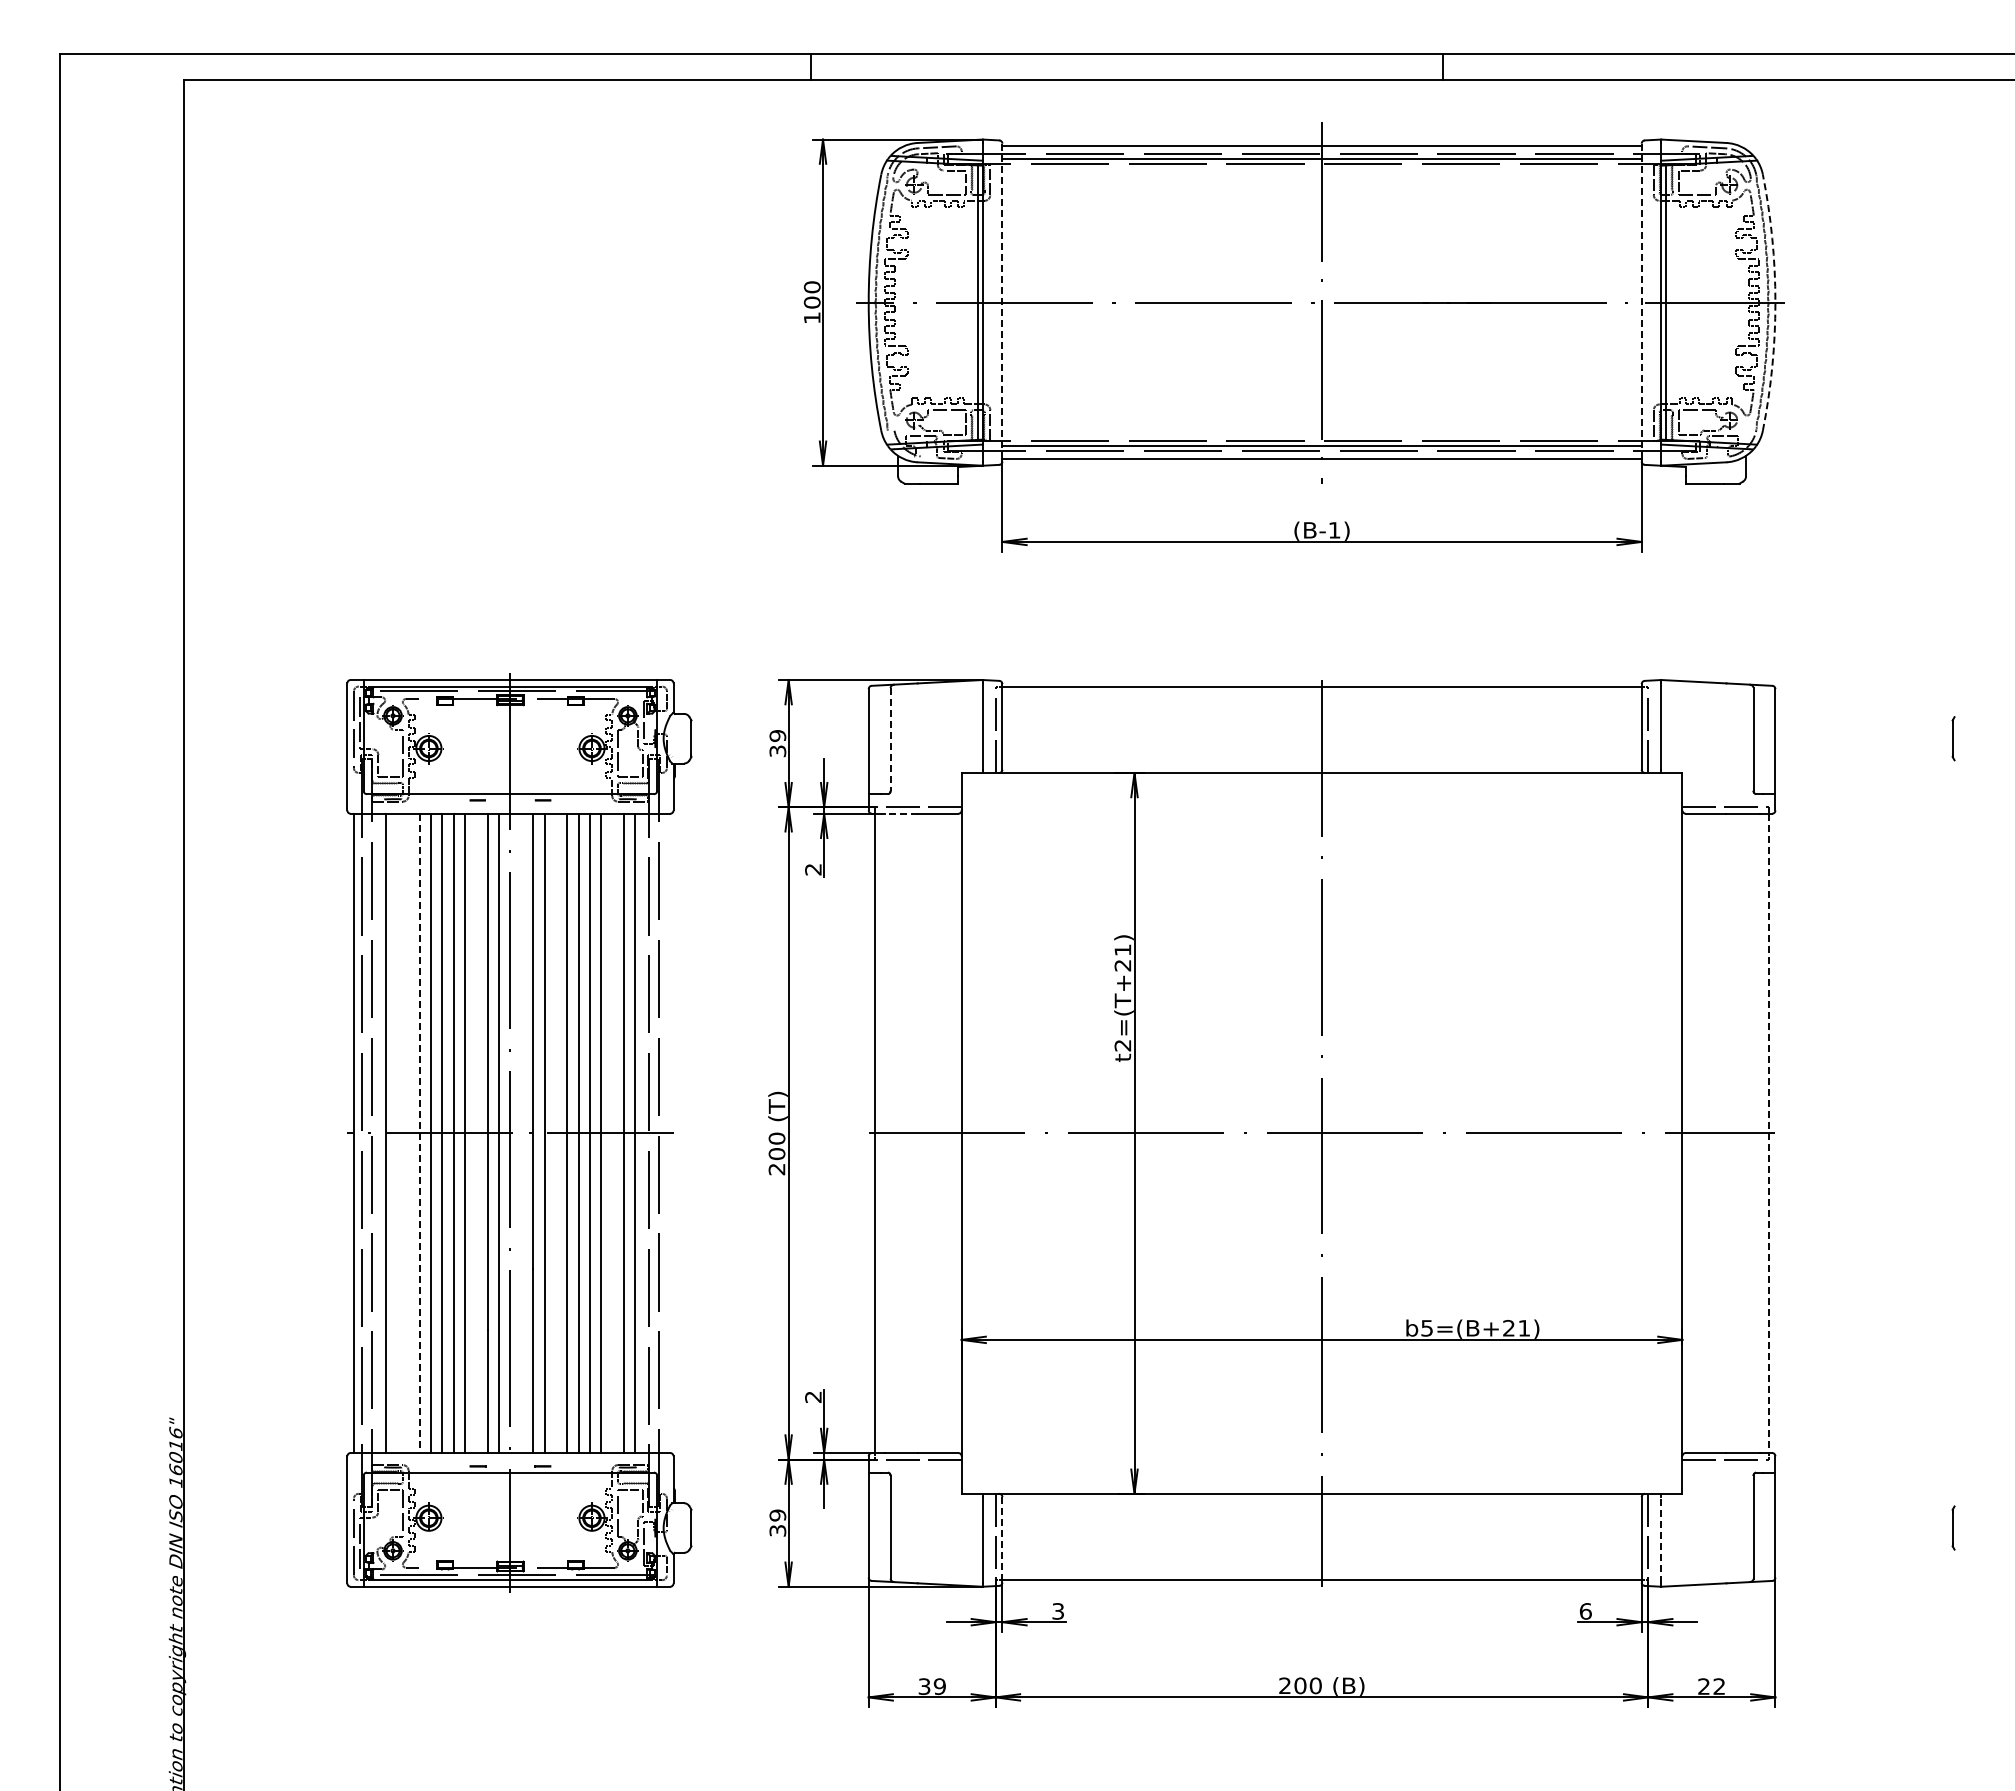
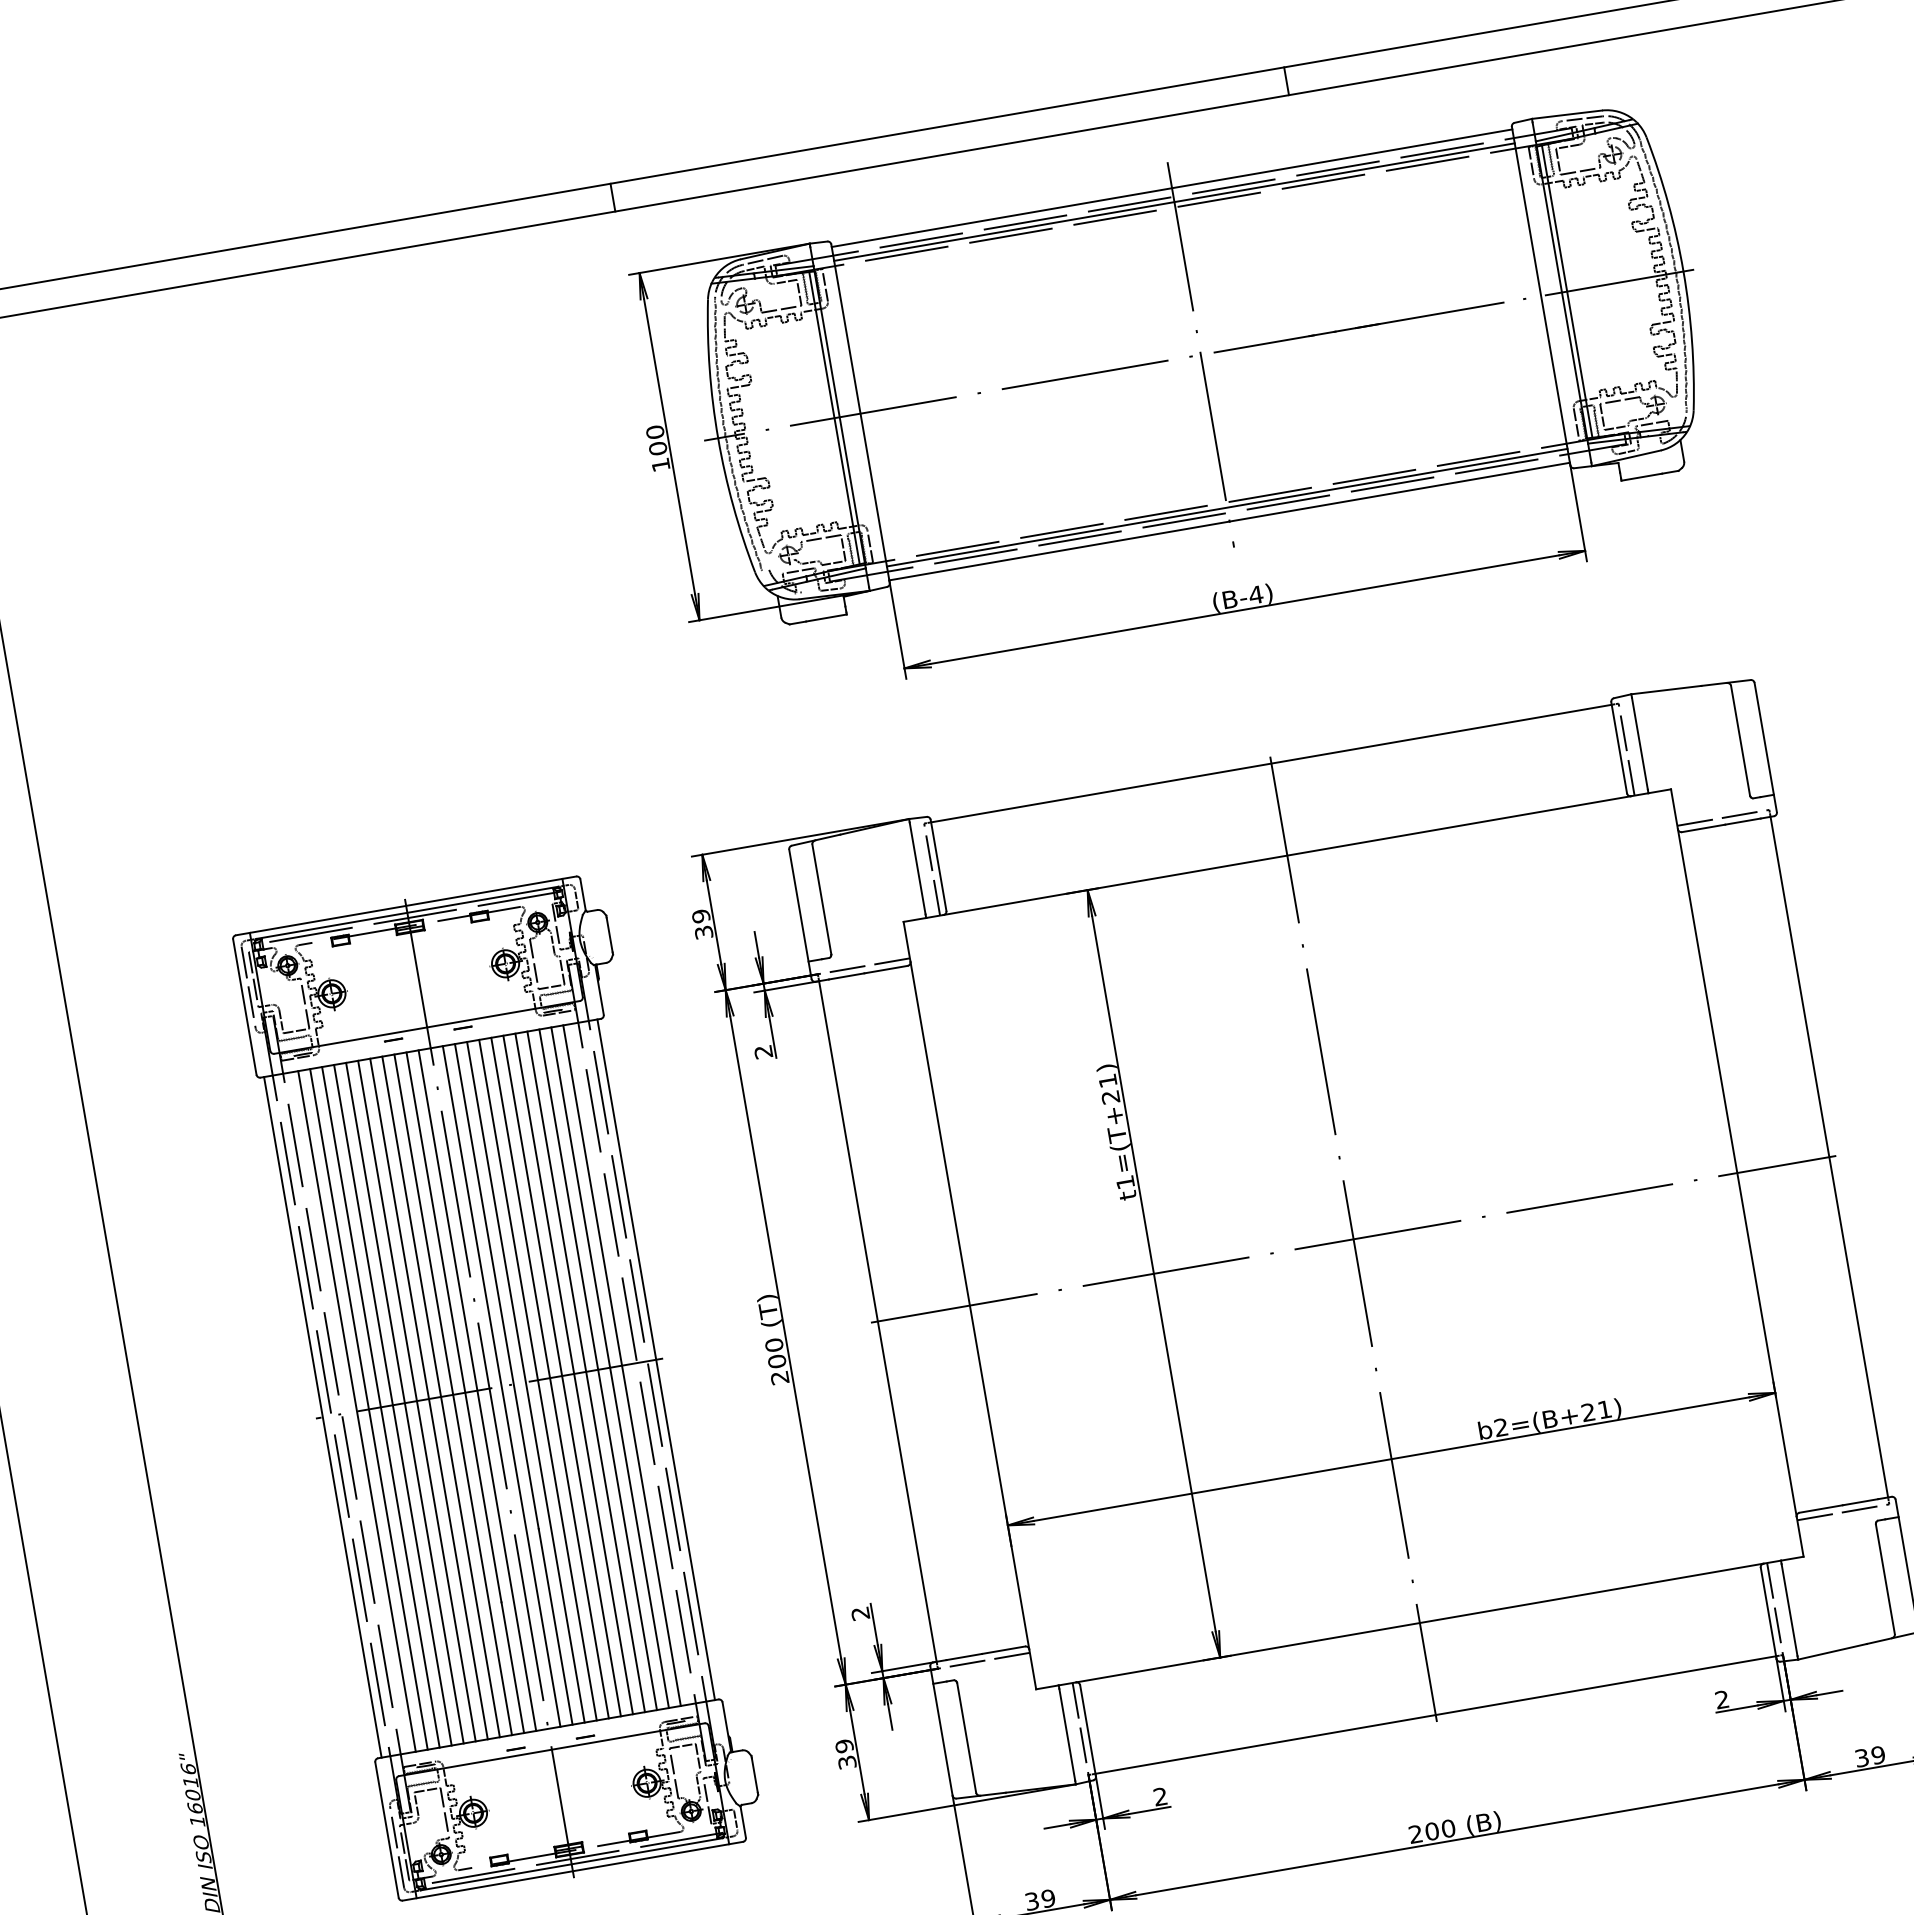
line: (1002, 302) -> (860, 413), dashed -> solid
line: (1641, 302) -> (1540, 295), dashed -> solid
arc: (1775, 302) -> (1683, 271), dashed -> solid
text: (1334, 530) -> (1255, 595), (B-1) -> (B-4)
line: (890, 739) -> (821, 899), dashed -> solid
line: (901, 813) -> (847, 976), dashed -> solid
text: (1122, 1045) -> (1124, 1182), t2=(T+21) -> t1=(T+21)
line: (397, 1133) -> (369, 1409), added
line: (408, 1133) -> (381, 1407), added
line: (419, 1133) -> (392, 1405), dashed -> solid
line: (476, 1133) -> (453, 1394), added
line: (521, 1133) -> (501, 1386), added
line: (555, 1133) -> (537, 1380), added
line: (612, 1133) -> (598, 1369), added
line: (667, 1133) -> (656, 1359), added
line: (1768, 1133) -> (1828, 1157), dashed -> solid
text: (1426, 1327) -> (1500, 1426), b5=(B+21) -> b2=(B+21)
line: (1002, 1539) -> (1088, 1730), dashed -> solid
line: (1661, 1539) -> (1789, 1609), dashed -> solid
text: (1057, 1611) -> (1159, 1796), 3 -> 2
text: (1585, 1611) -> (1721, 1699), 6 -> 2
text: (1711, 1686) -> (1869, 1756), 22 -> 39

